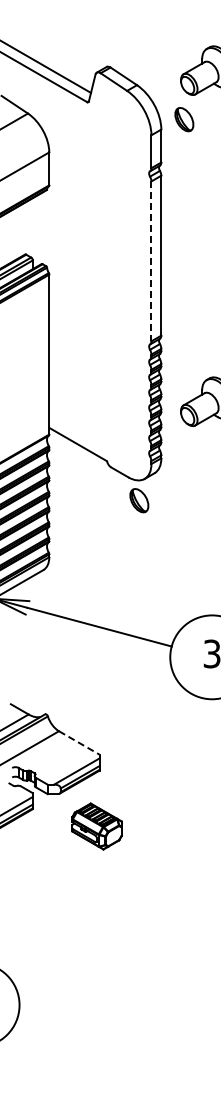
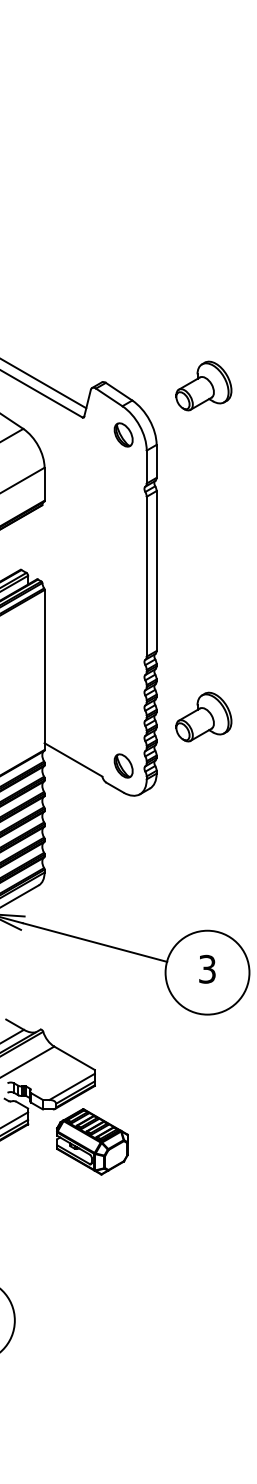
part: (184, 119) -> (123, 434), moved
line: (151, 261) -> (146, 576), dashed -> solid
part: (139, 500) -> (123, 765), moved
line: (80, 743) -> (75, 1058), dashed -> solid
part: (97, 826) -> (92, 1141), size x1.43

